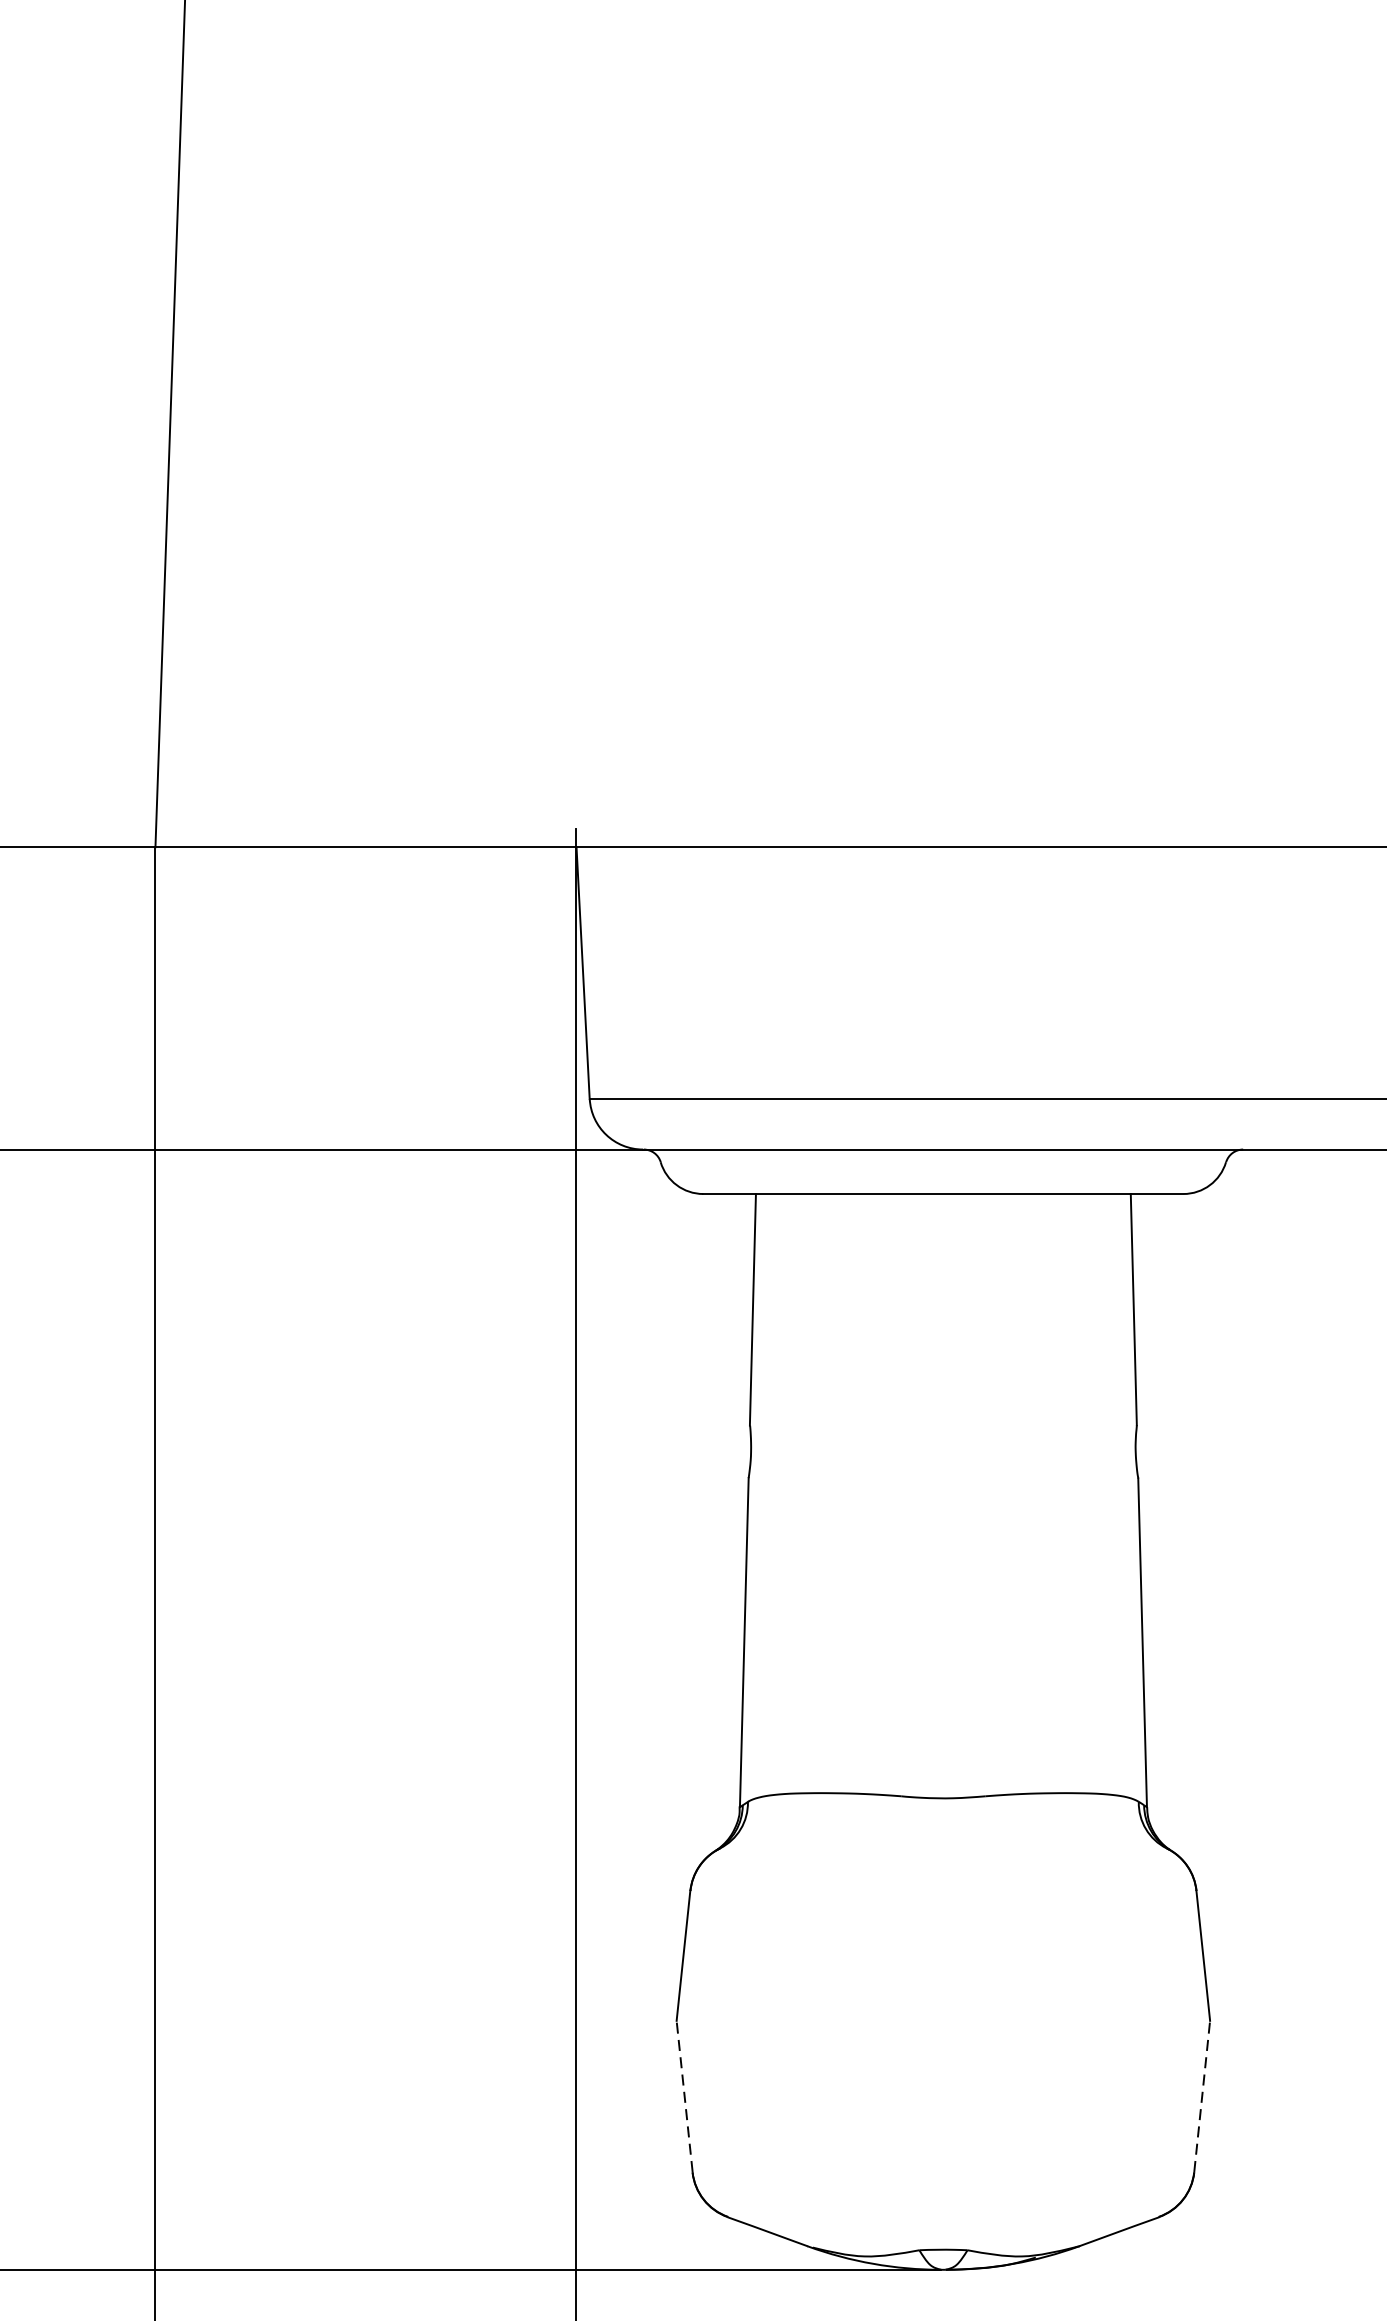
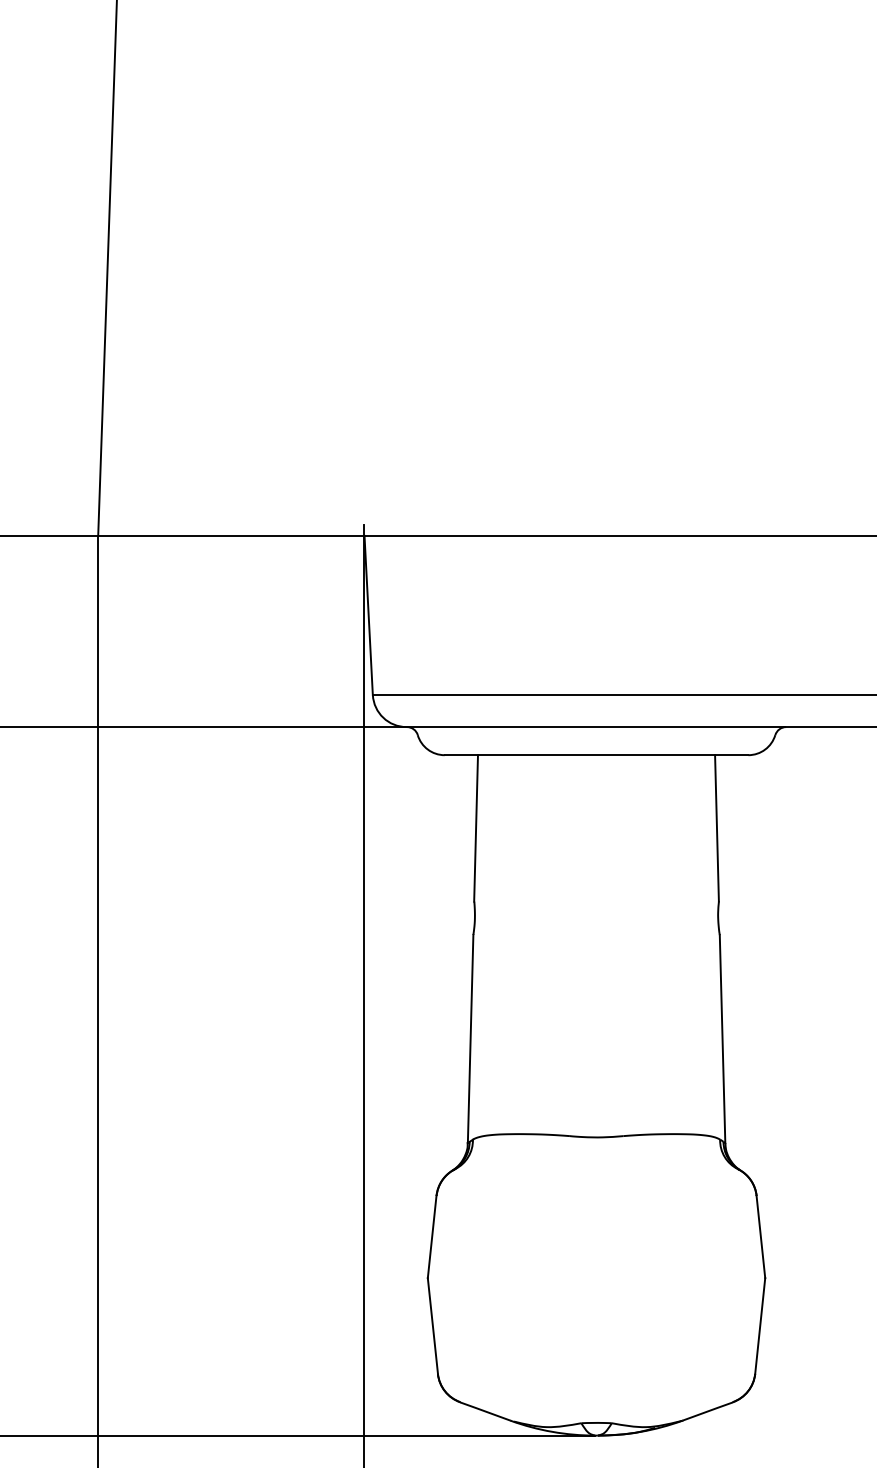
line: (684, 2095) -> (432, 1325), dashed -> solid
line: (1202, 2095) -> (760, 1325), dashed -> solid

